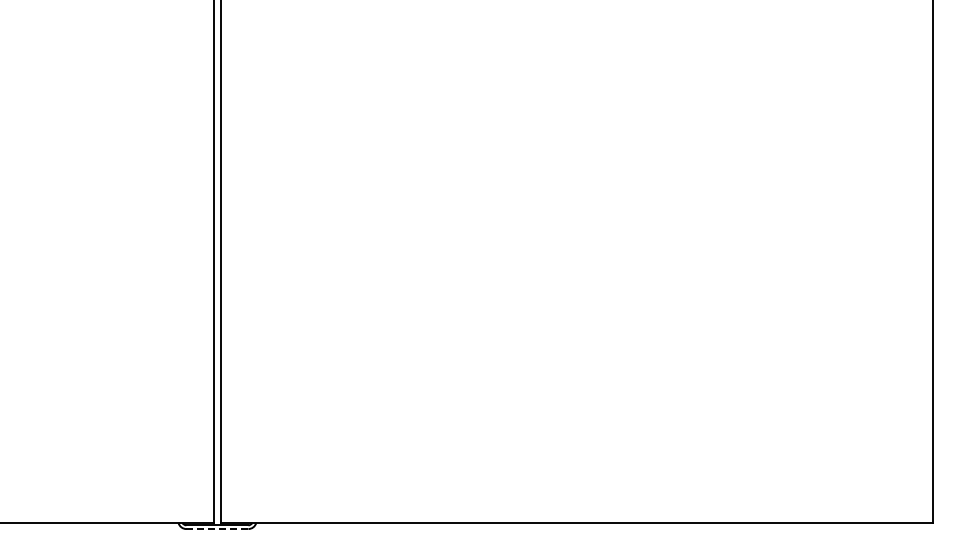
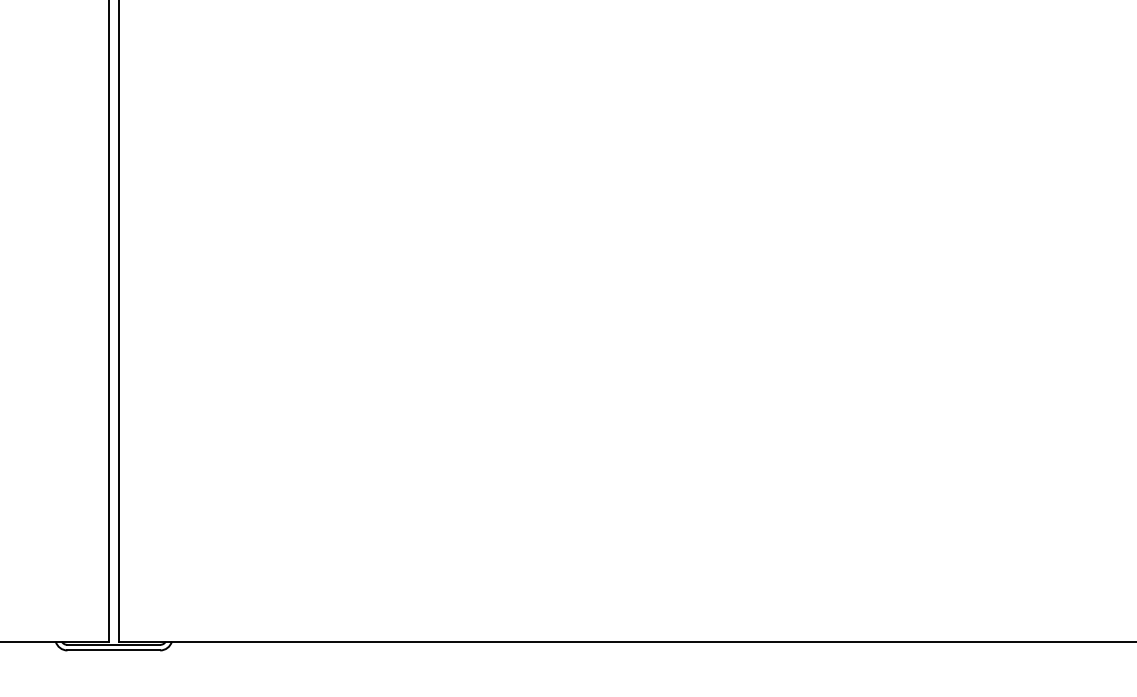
line: (217, 529) -> (113, 651), dashed -> solid

